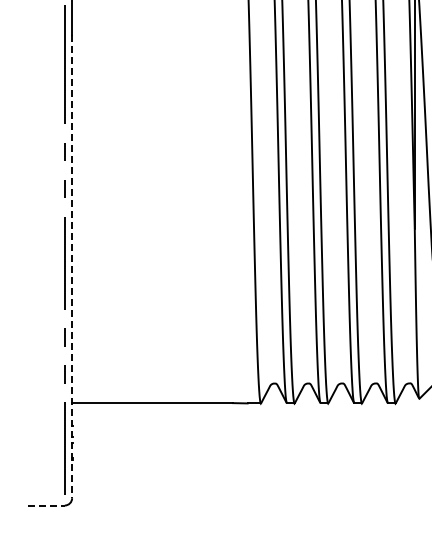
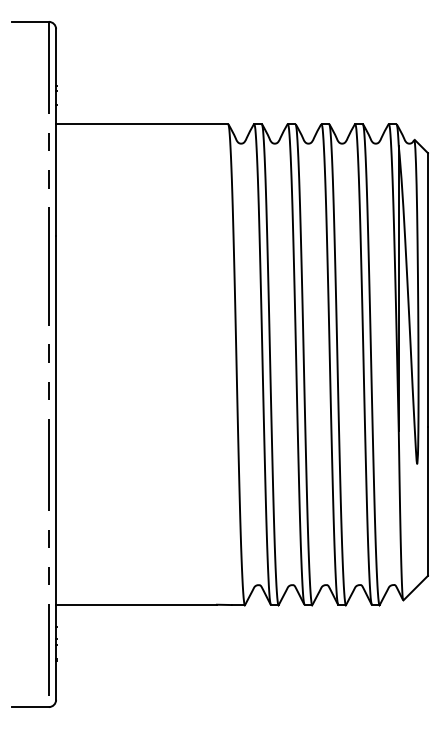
line: (72, 266) -> (56, 468), dashed -> solid
line: (47, 505) -> (31, 707), dashed -> solid

